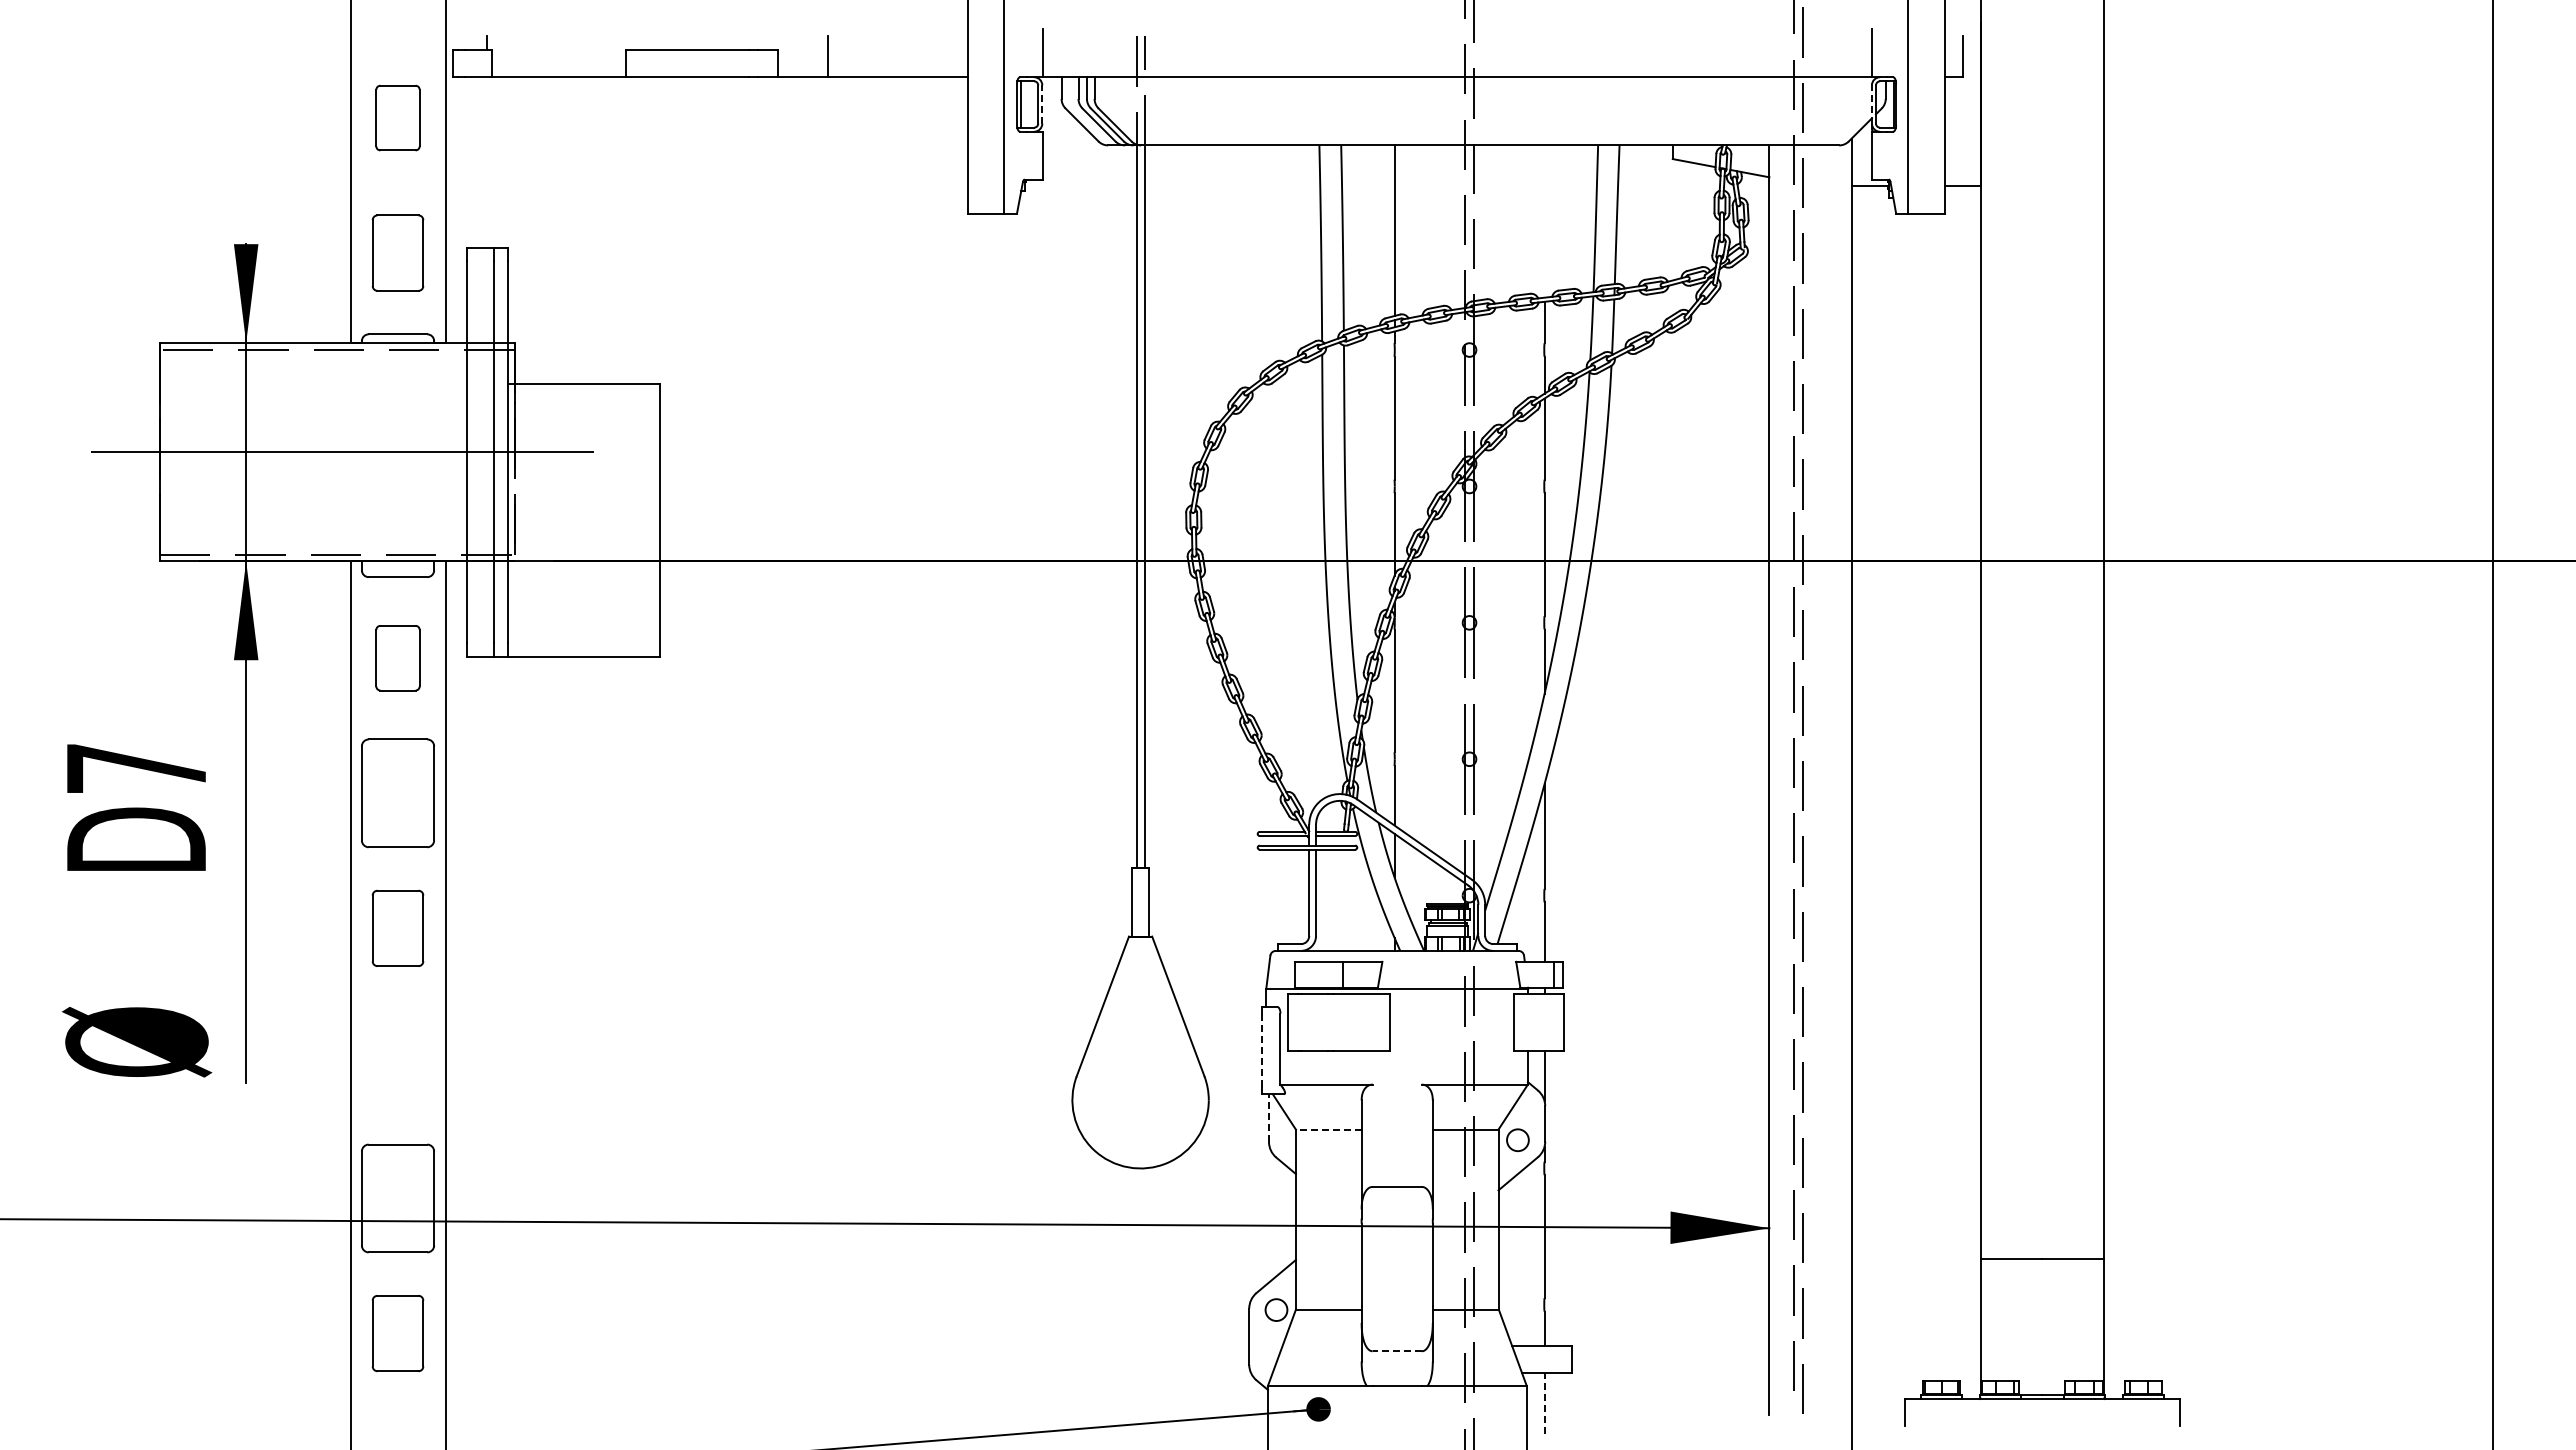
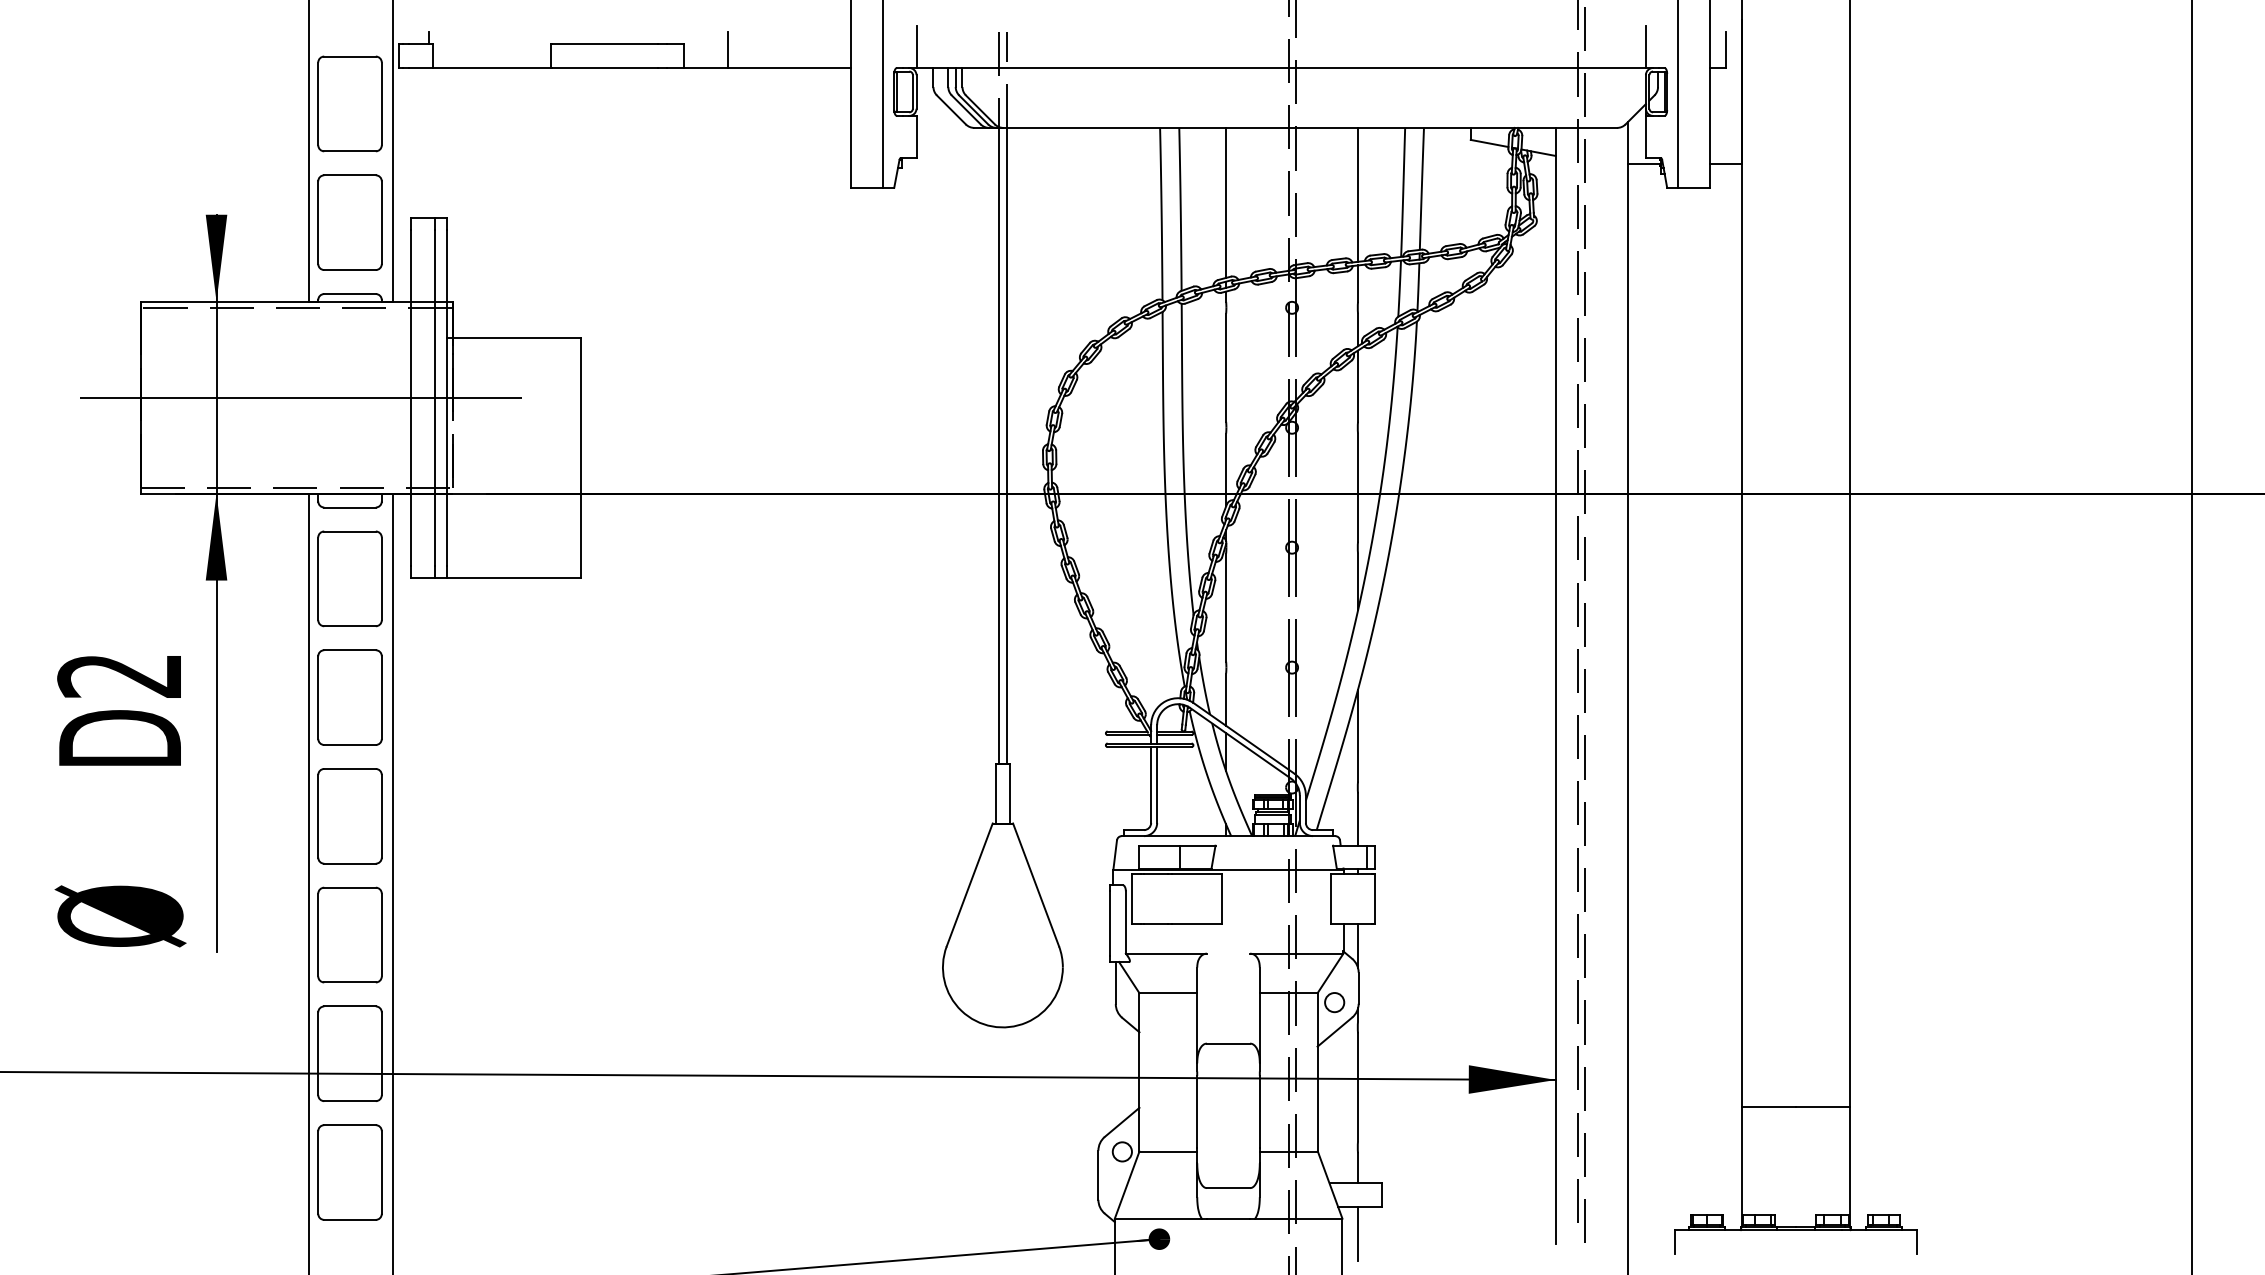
line: (1042, 104) -> (916, 91), dashed -> solid
line: (1871, 104) -> (1645, 91), dashed -> solid
part: (397, 117) -> (349, 103), size x1.67
line: (1544, 221) -> (1358, 194), added
part: (397, 252) -> (349, 222), size x1.43
part: (397, 657) -> (349, 578), size x1.67
text: (134, 768) -> (118, 675), D7 -> D2
part: (397, 928) -> (349, 816), size x1.43
line: (1262, 1050) -> (1110, 923), dashed -> solid
part: (397, 1063) -> (349, 935), added
line: (1269, 1118) -> (1116, 983), dashed -> solid
line: (1328, 1129) -> (1168, 993), dashed -> solid
part: (397, 1333) -> (349, 1172), size x1.43
line: (1397, 1351) -> (1228, 1188), dashed -> solid
line: (1544, 1403) -> (1358, 1234), dashed -> solid

